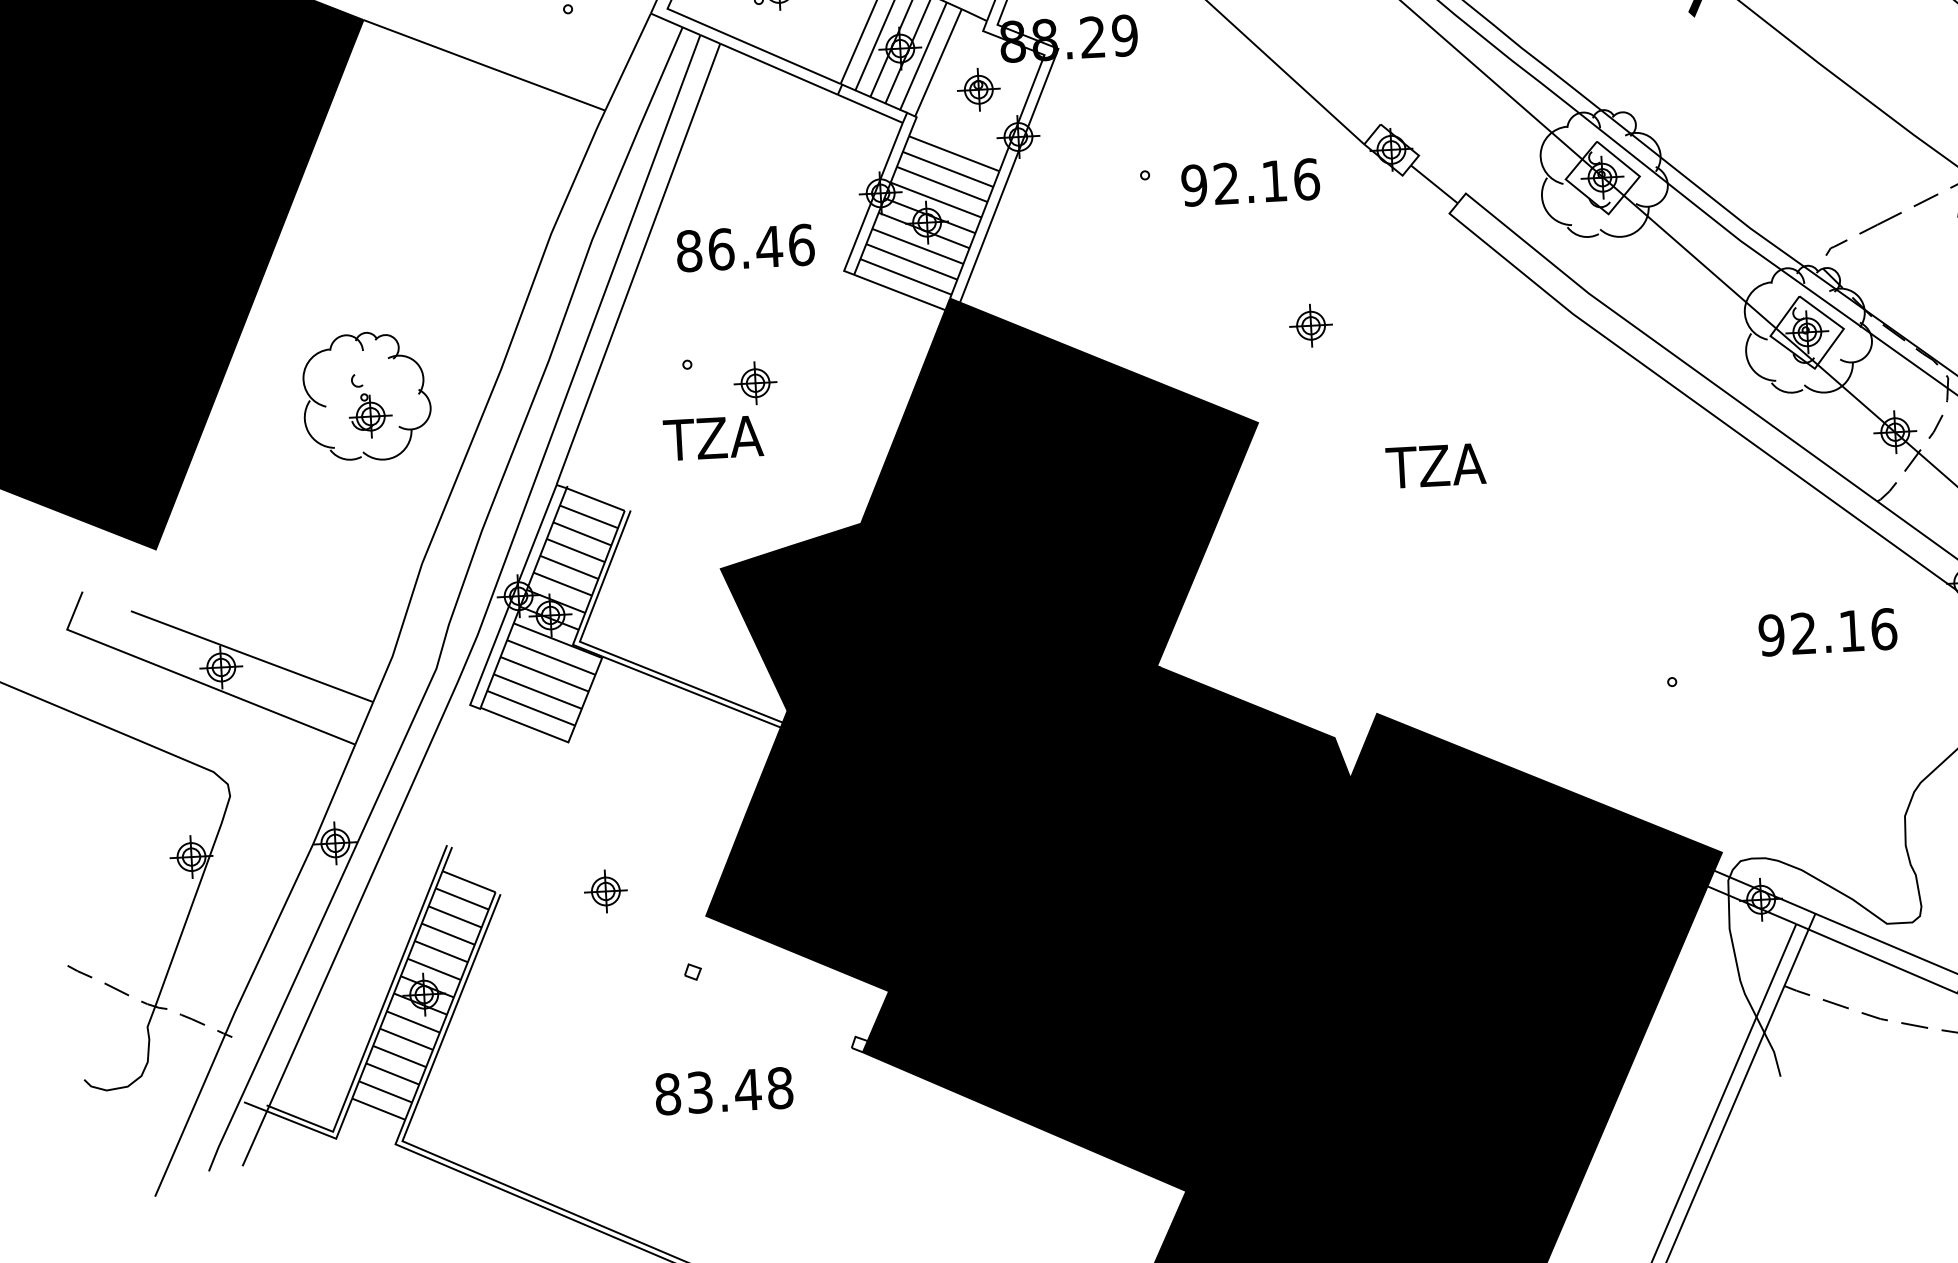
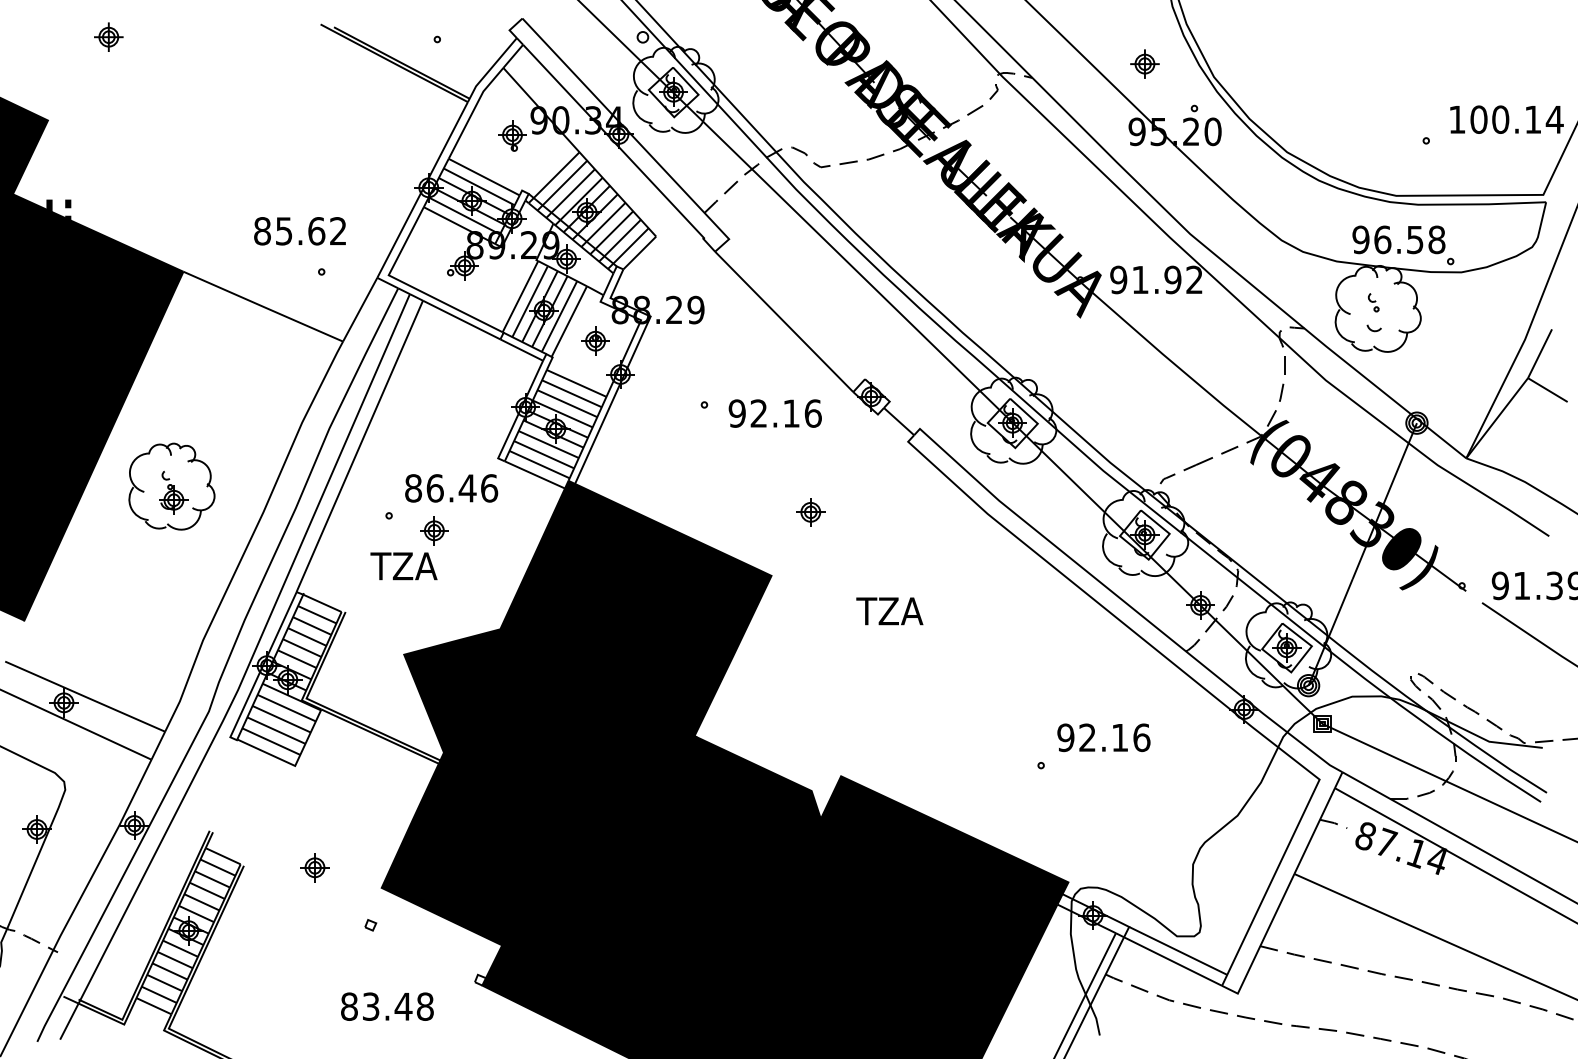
text: (745, 248) -> (451, 488), moved
part: (366, 396) -> (171, 486), moved
text: (1827, 631) -> (1103, 737), moved

